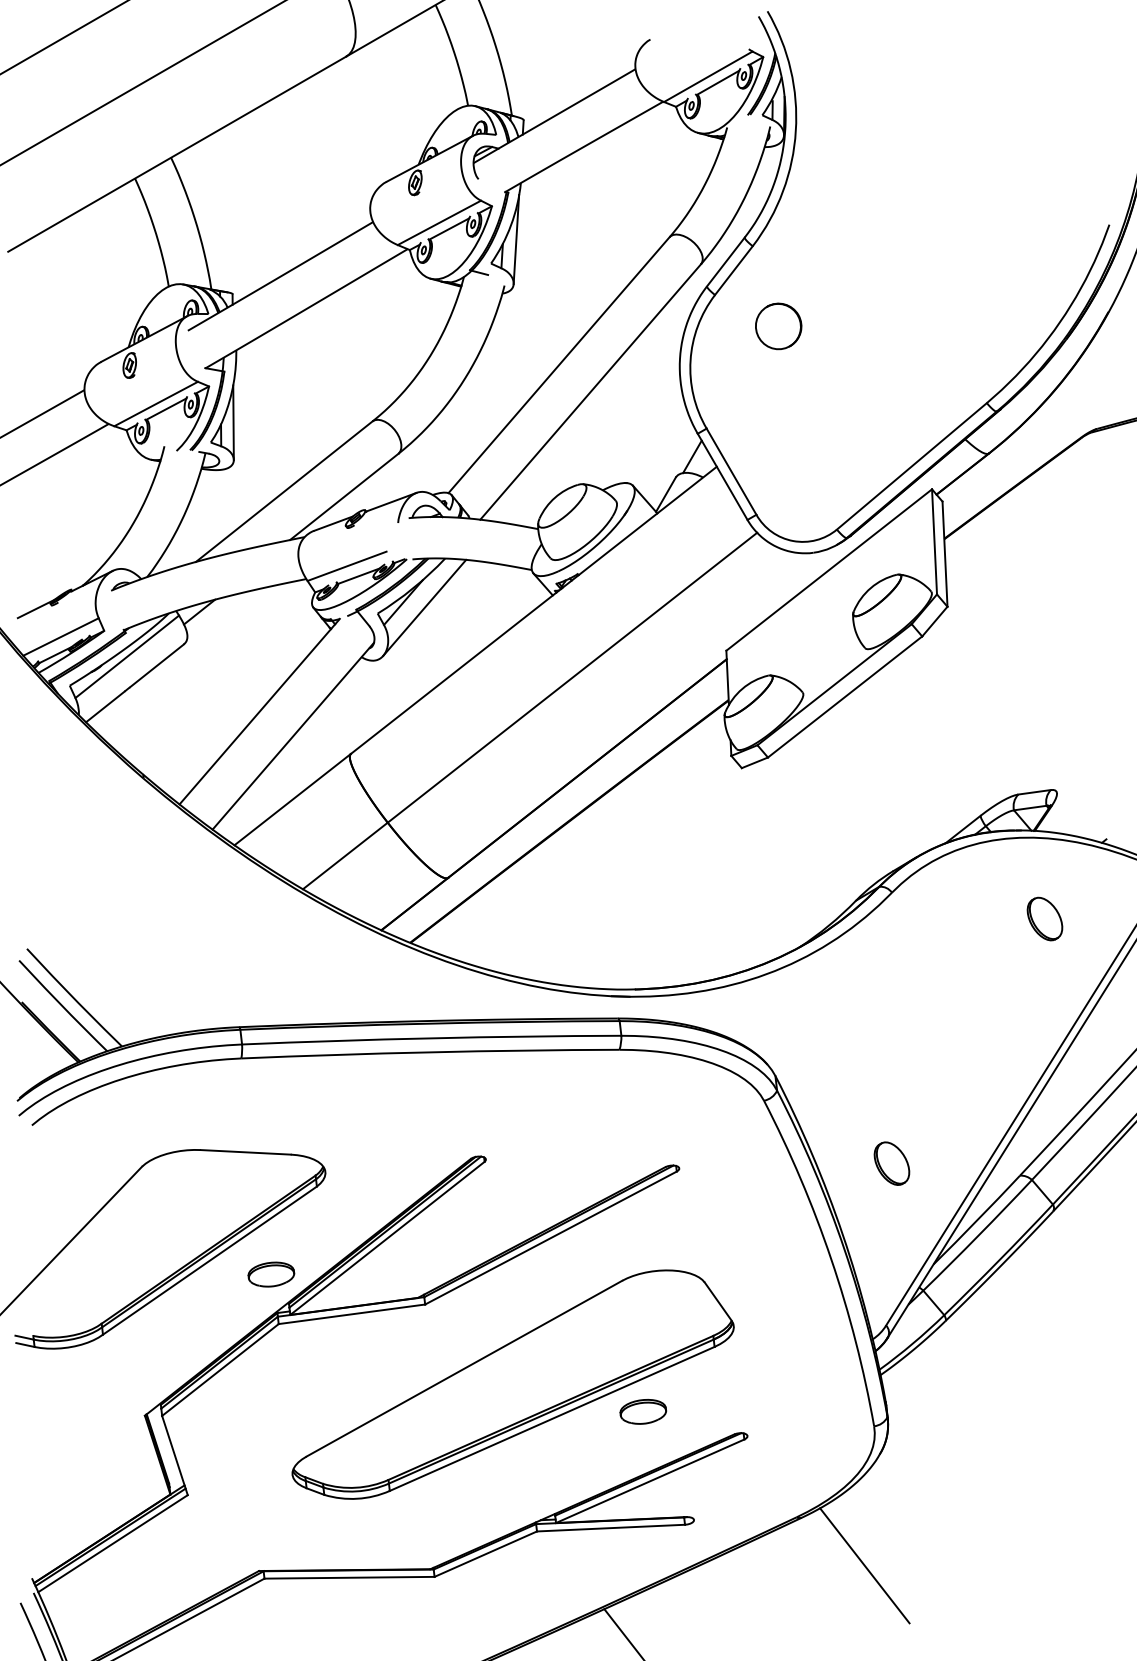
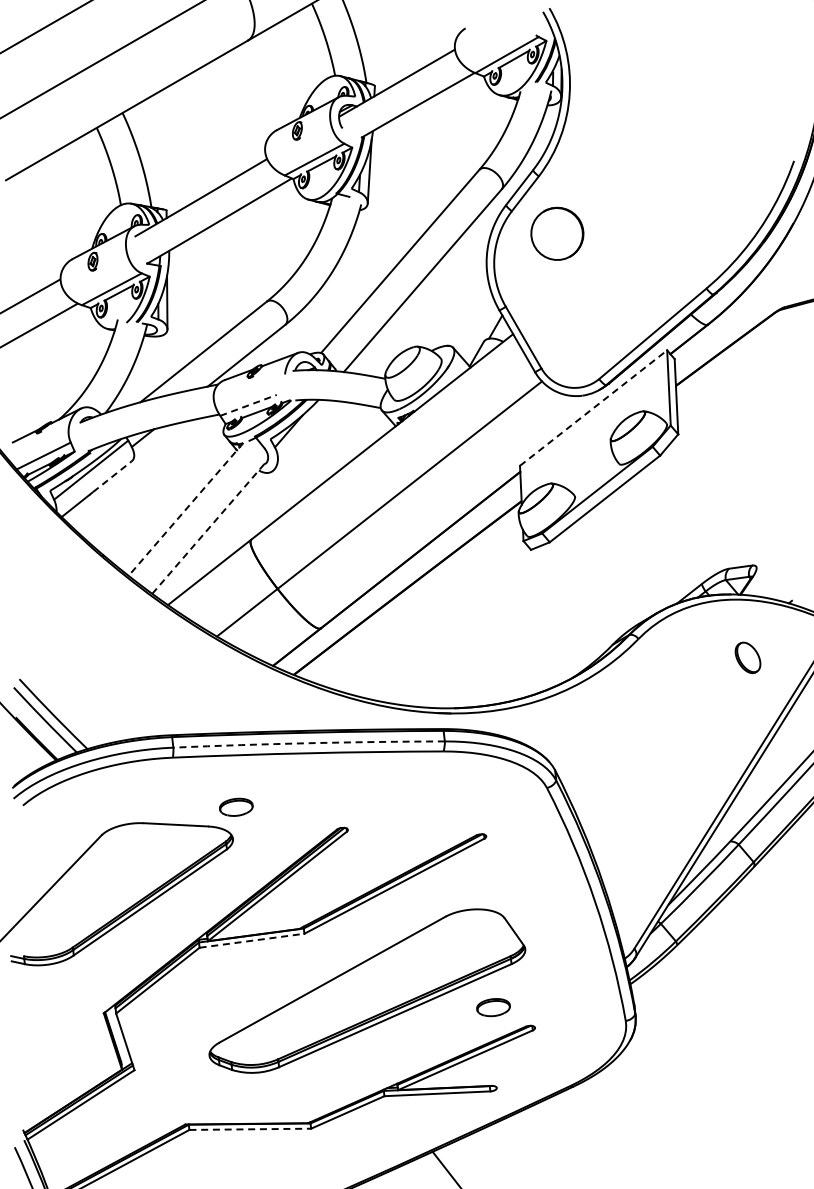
part: (778, 326) -> (557, 233), size x1.6
line: (347, 566) -> (248, 405), solid -> dashed
line: (829, 570) -> (593, 408), solid -> dashed
line: (423, 606) -> (303, 434), removed
line: (157, 665) -> (112, 476), solid -> dashed
line: (260, 711) -> (186, 509), solid -> dashed
line: (293, 735) -> (210, 526), solid -> dashed
arc: (432, 1038) -> (309, 743), solid -> dashed
part: (891, 1163) -> (638, 832), removed
part: (271, 1273) -> (236, 806), moved
line: (352, 1313) -> (252, 940), solid -> dashed
part: (643, 1411) -> (493, 1007), moved
line: (865, 1565) -> (619, 1120), removed
line: (349, 1578) -> (250, 1129), solid -> dashed

